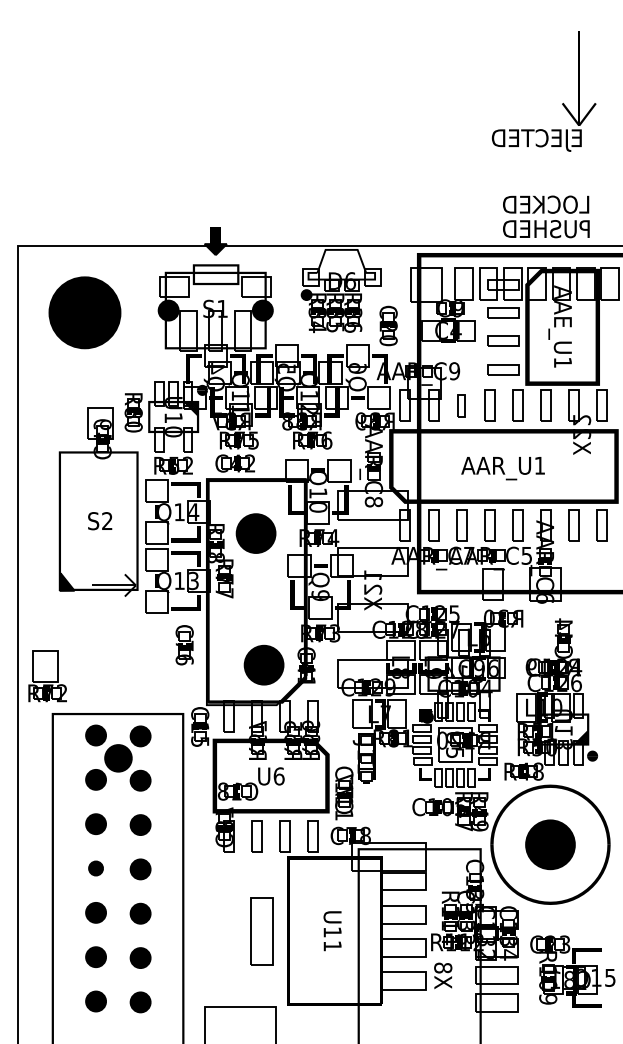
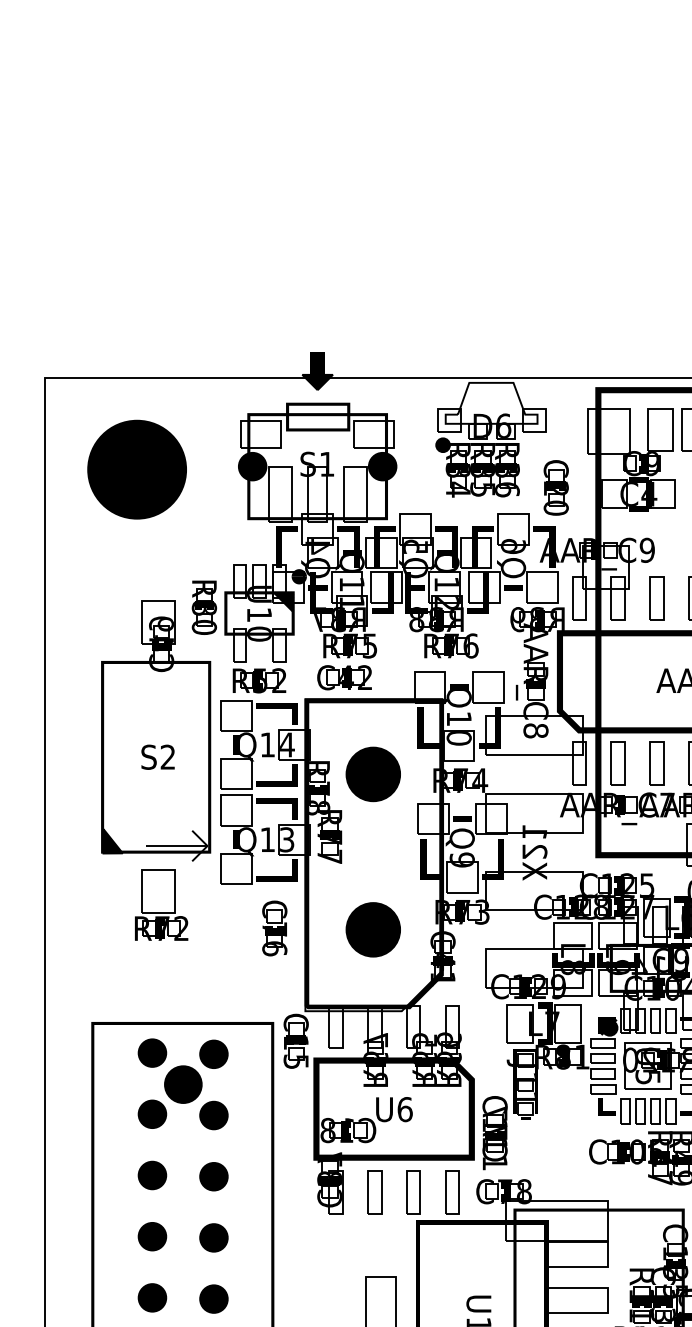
part: (461, 405) -> (656, 597), size x1.43
part: (263, 664) -> (372, 928), moved
part: (47, 676) -> (161, 905), moved
part: (95, 868) -> (151, 1236), size x1.43

